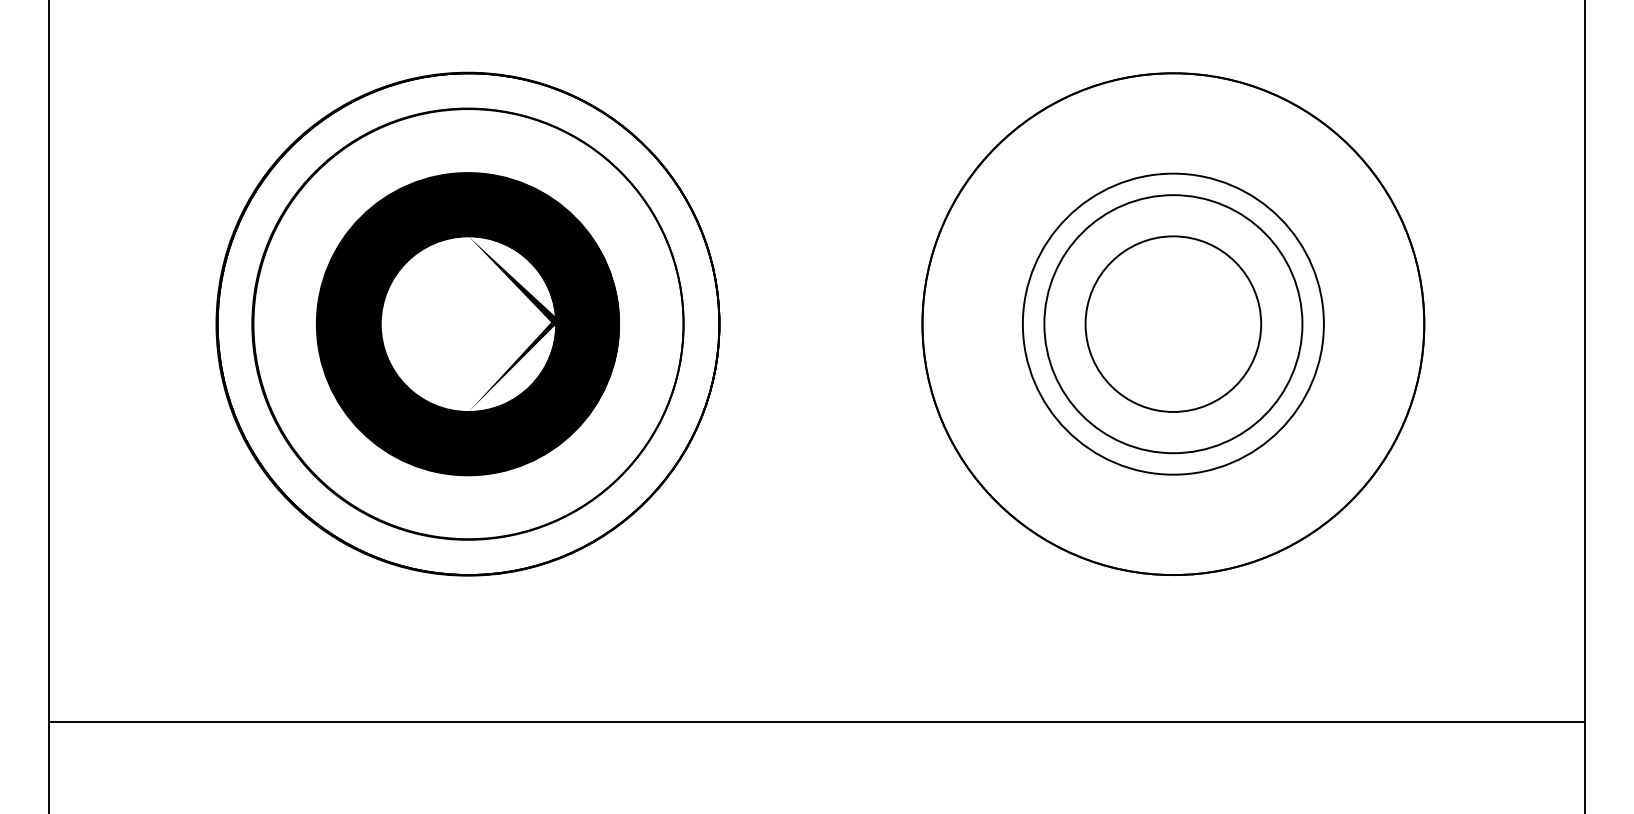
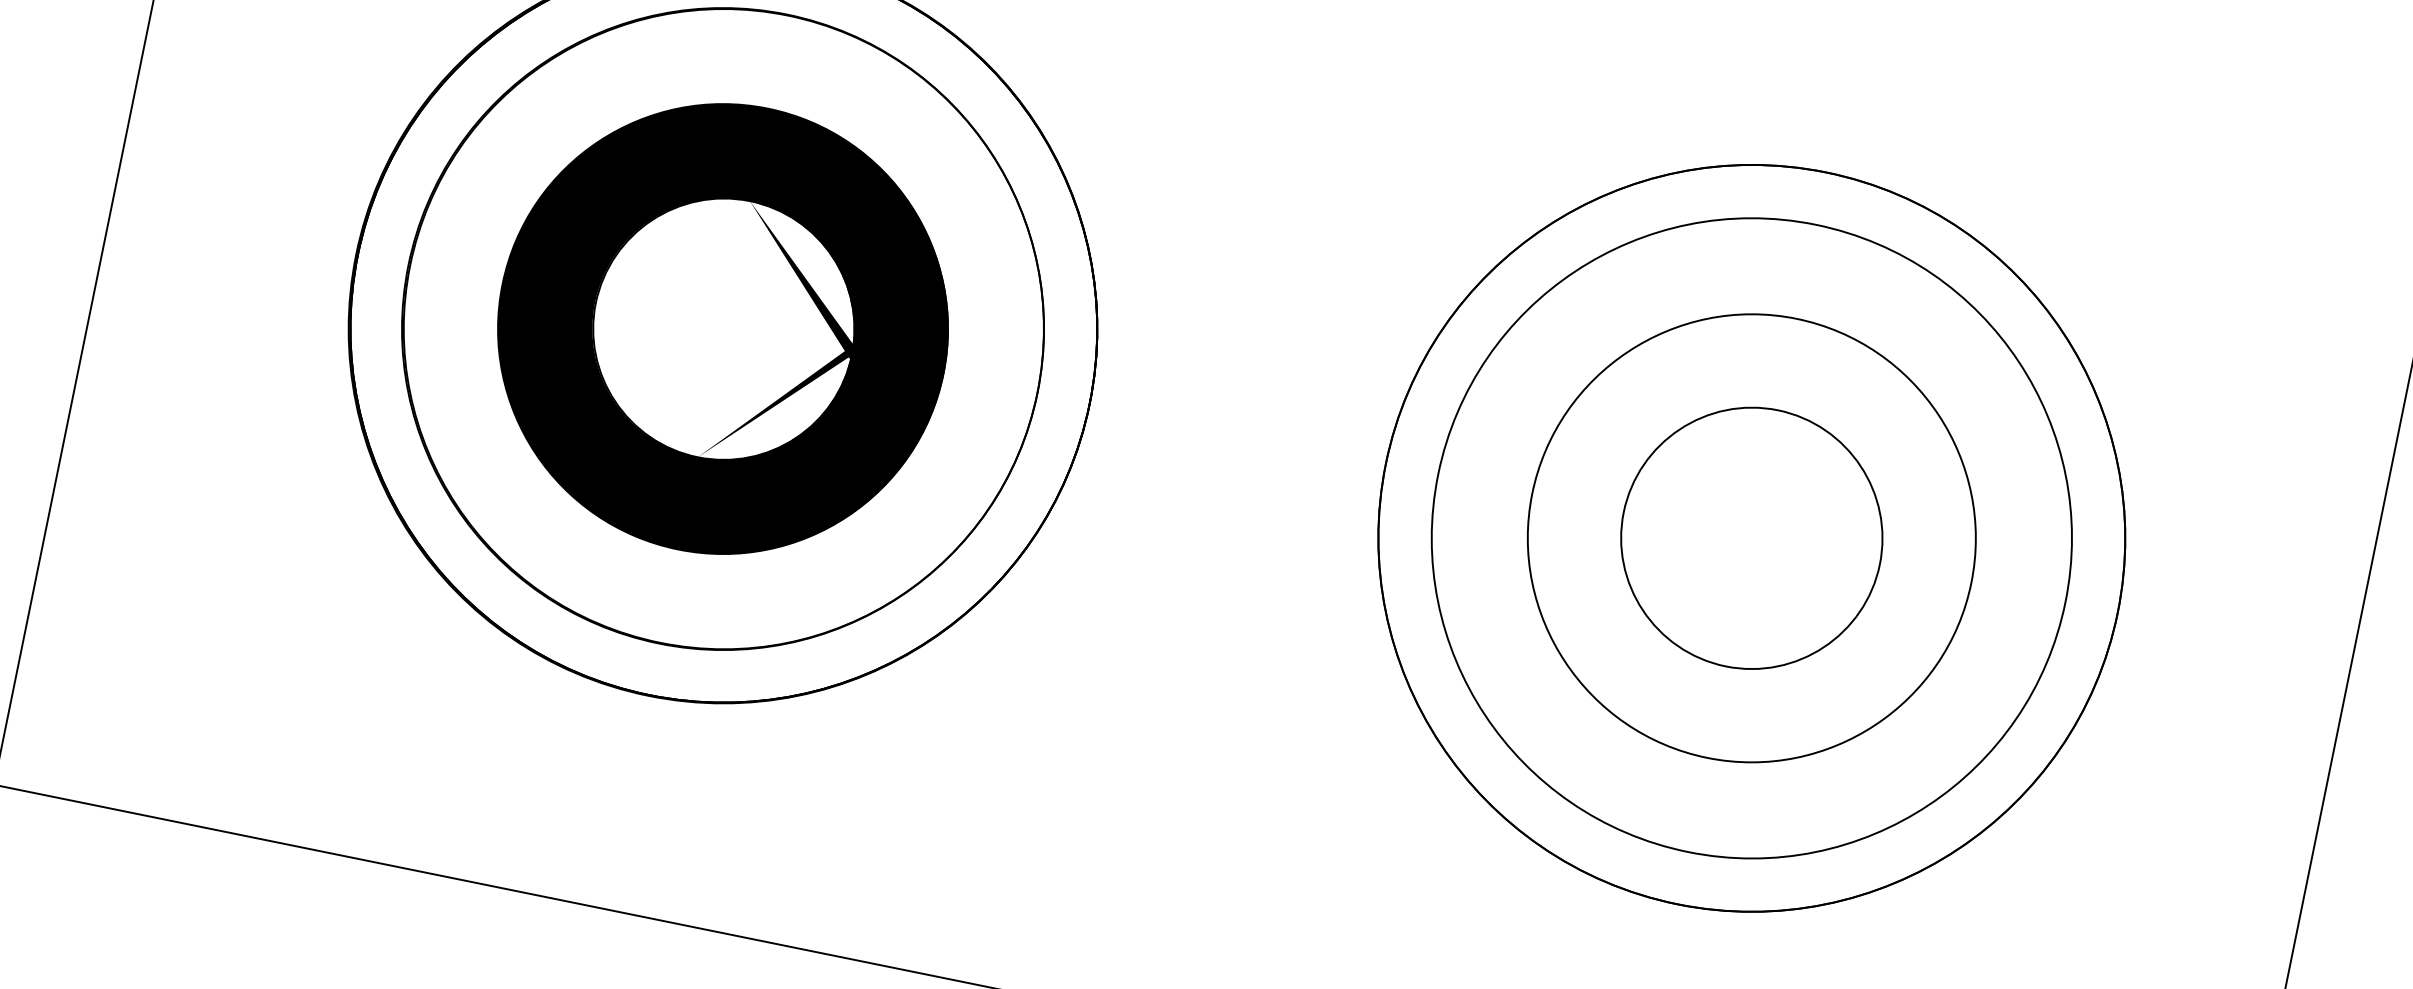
circle: (1173, 324) -> (1751, 538), size x1.67

